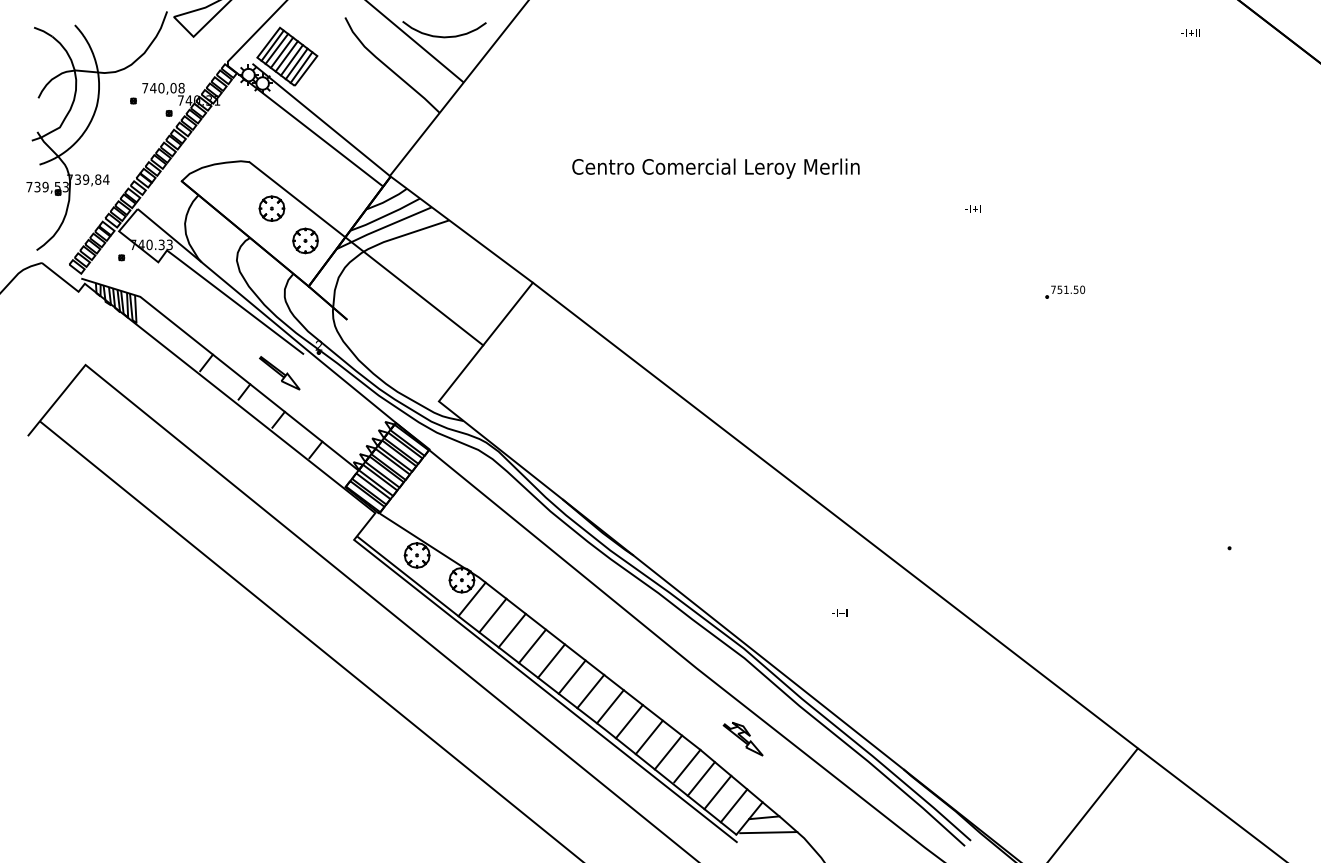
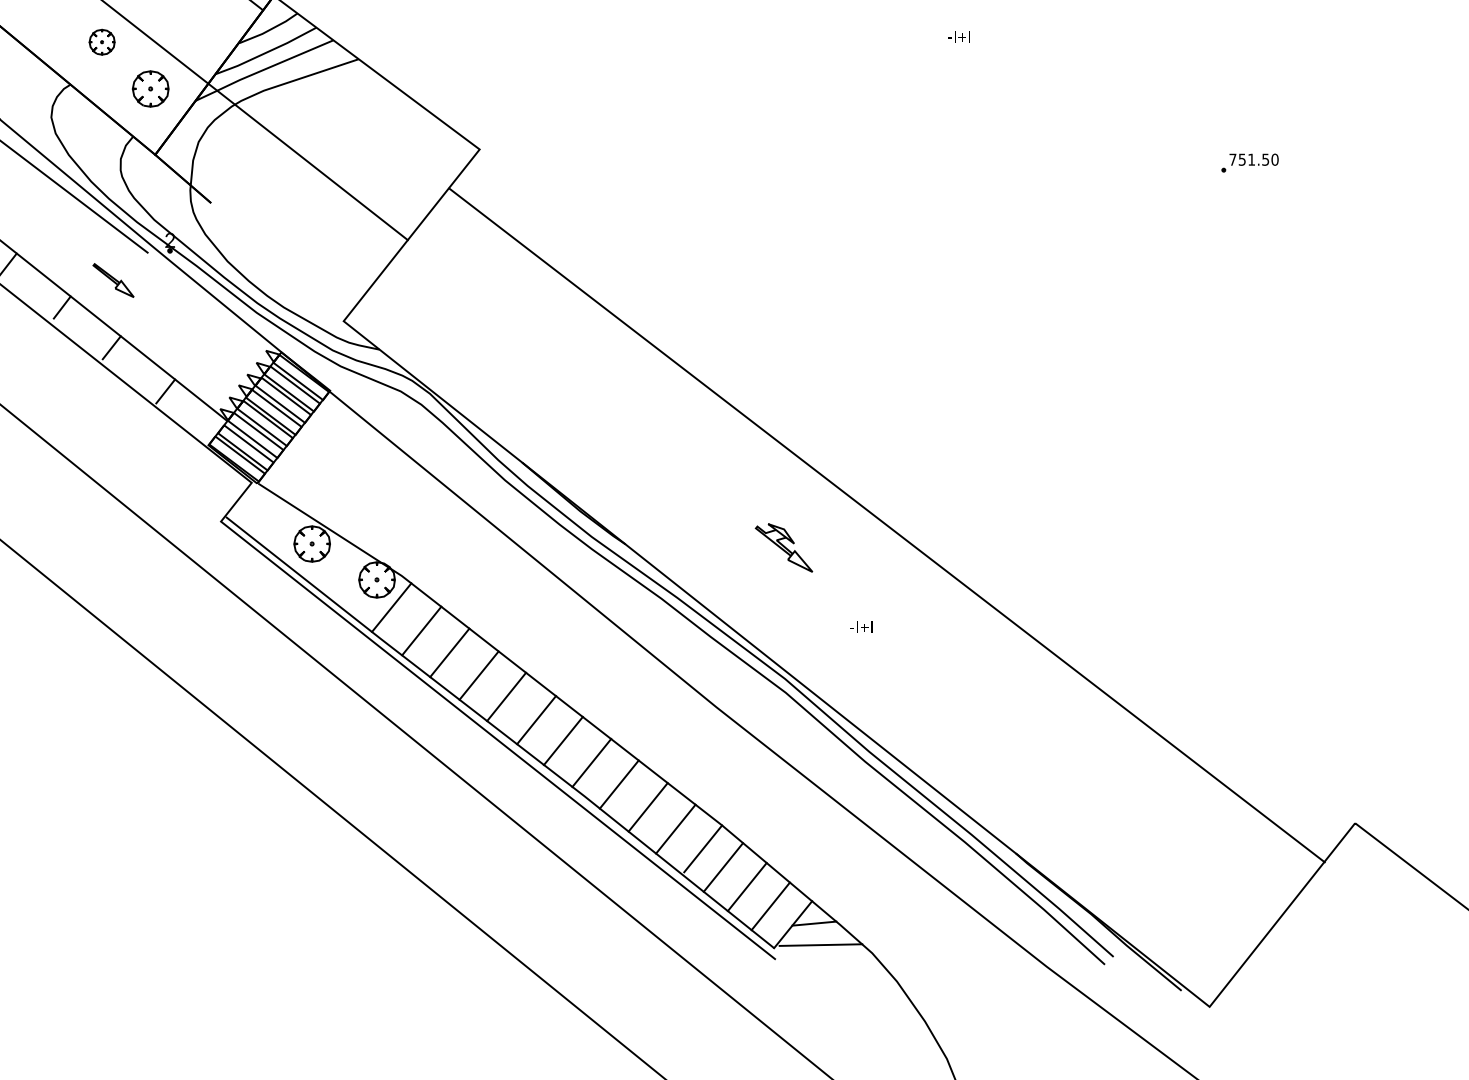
part: (271, 208) -> (101, 42), size x0.7
text: (972, 208) -> (958, 36), moved
part: (279, 373) -> (113, 280), size x0.7
line: (834, 515) -> (885, 525), moved
text: (839, 612) -> (861, 626), moved
part: (742, 738) -> (782, 547), moved

